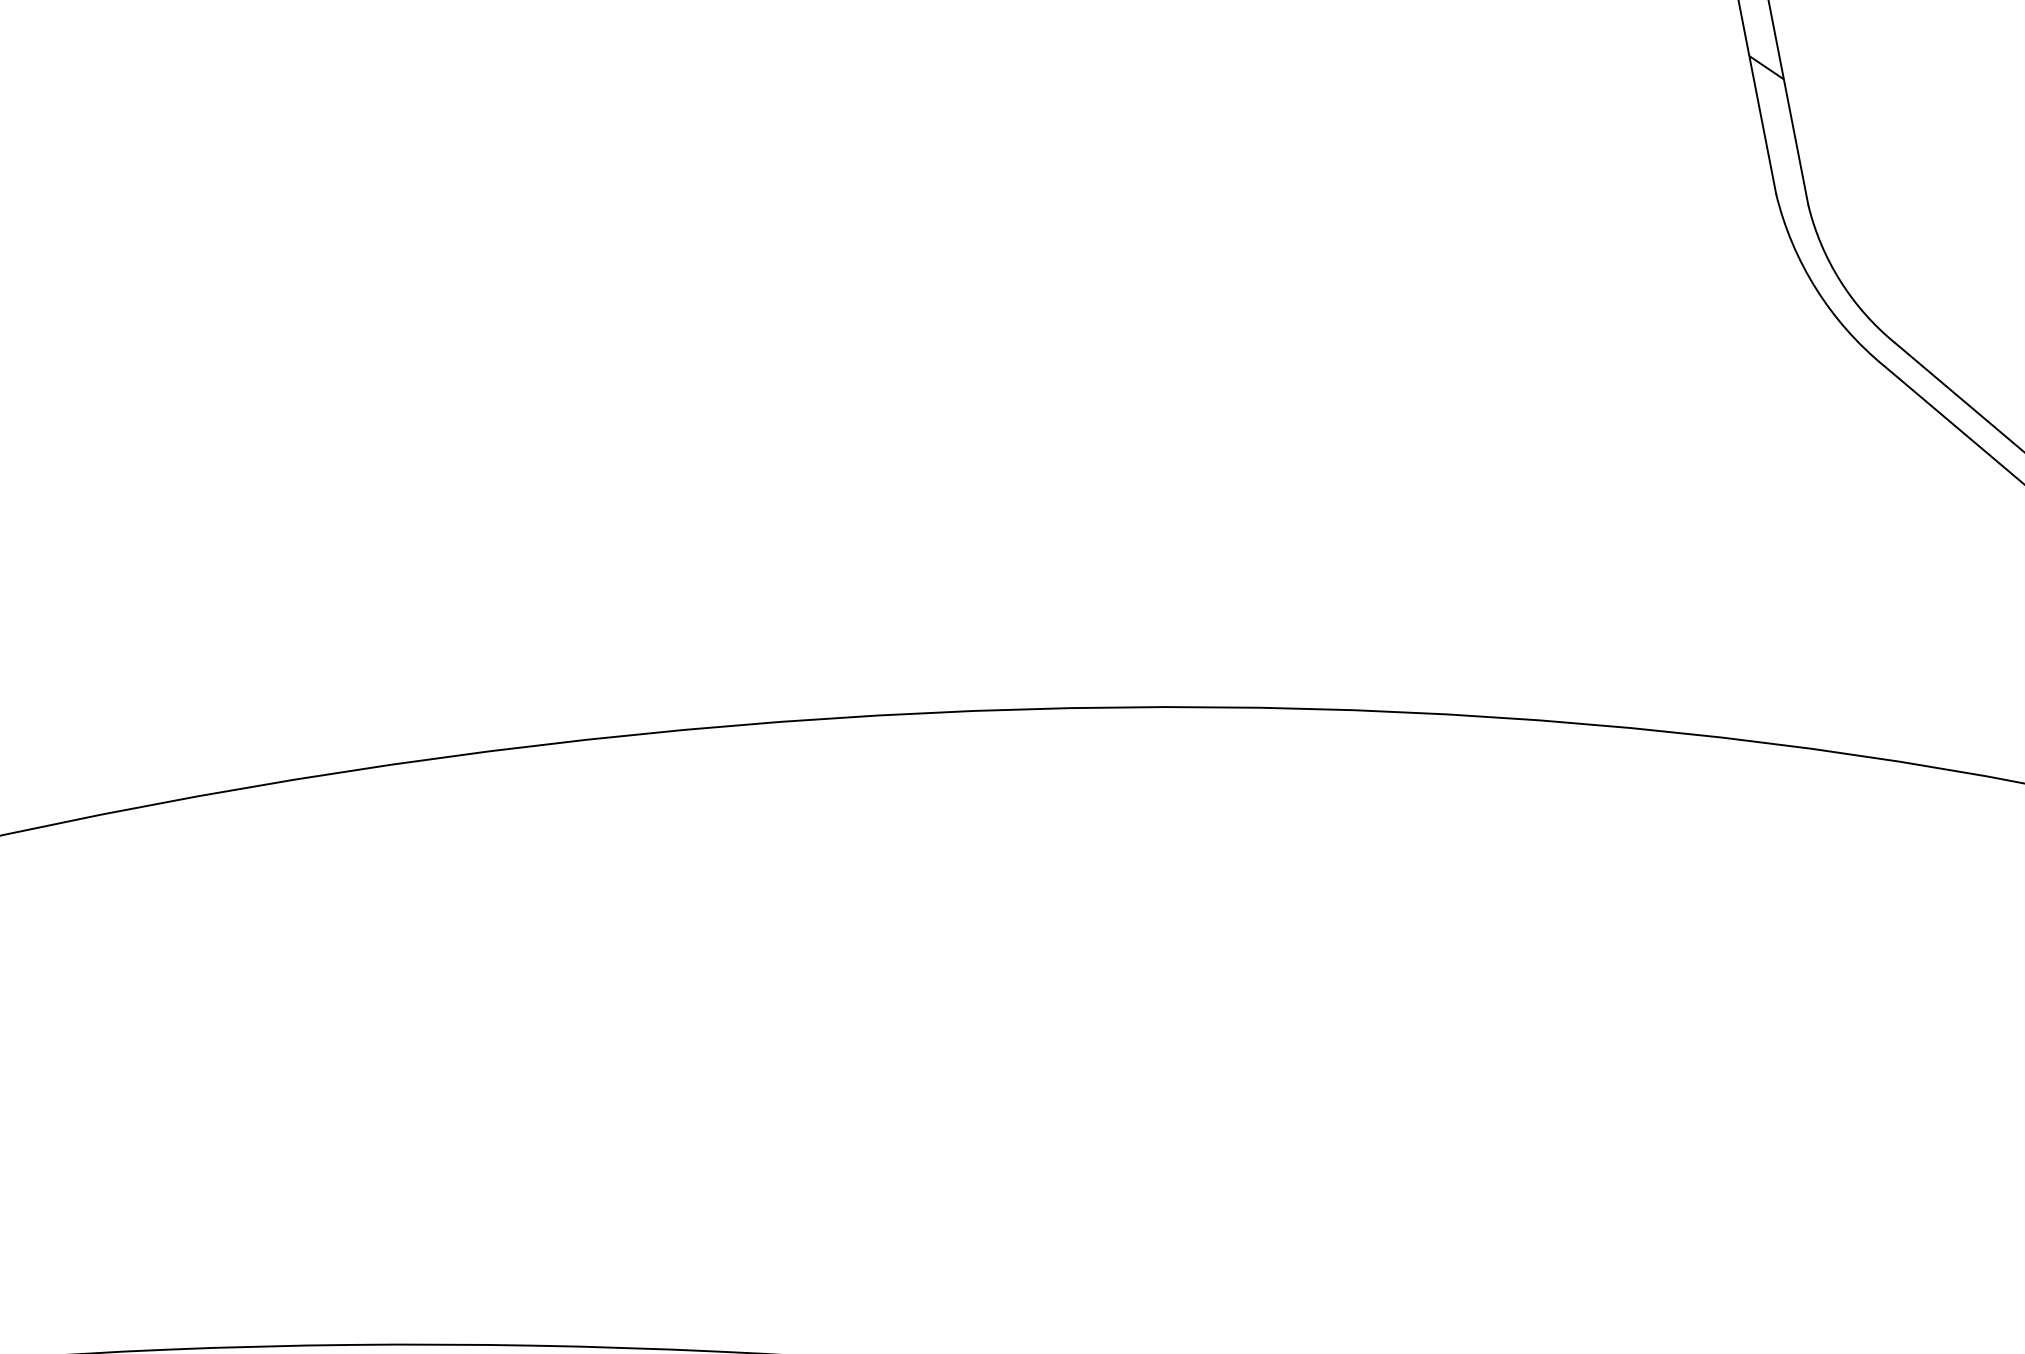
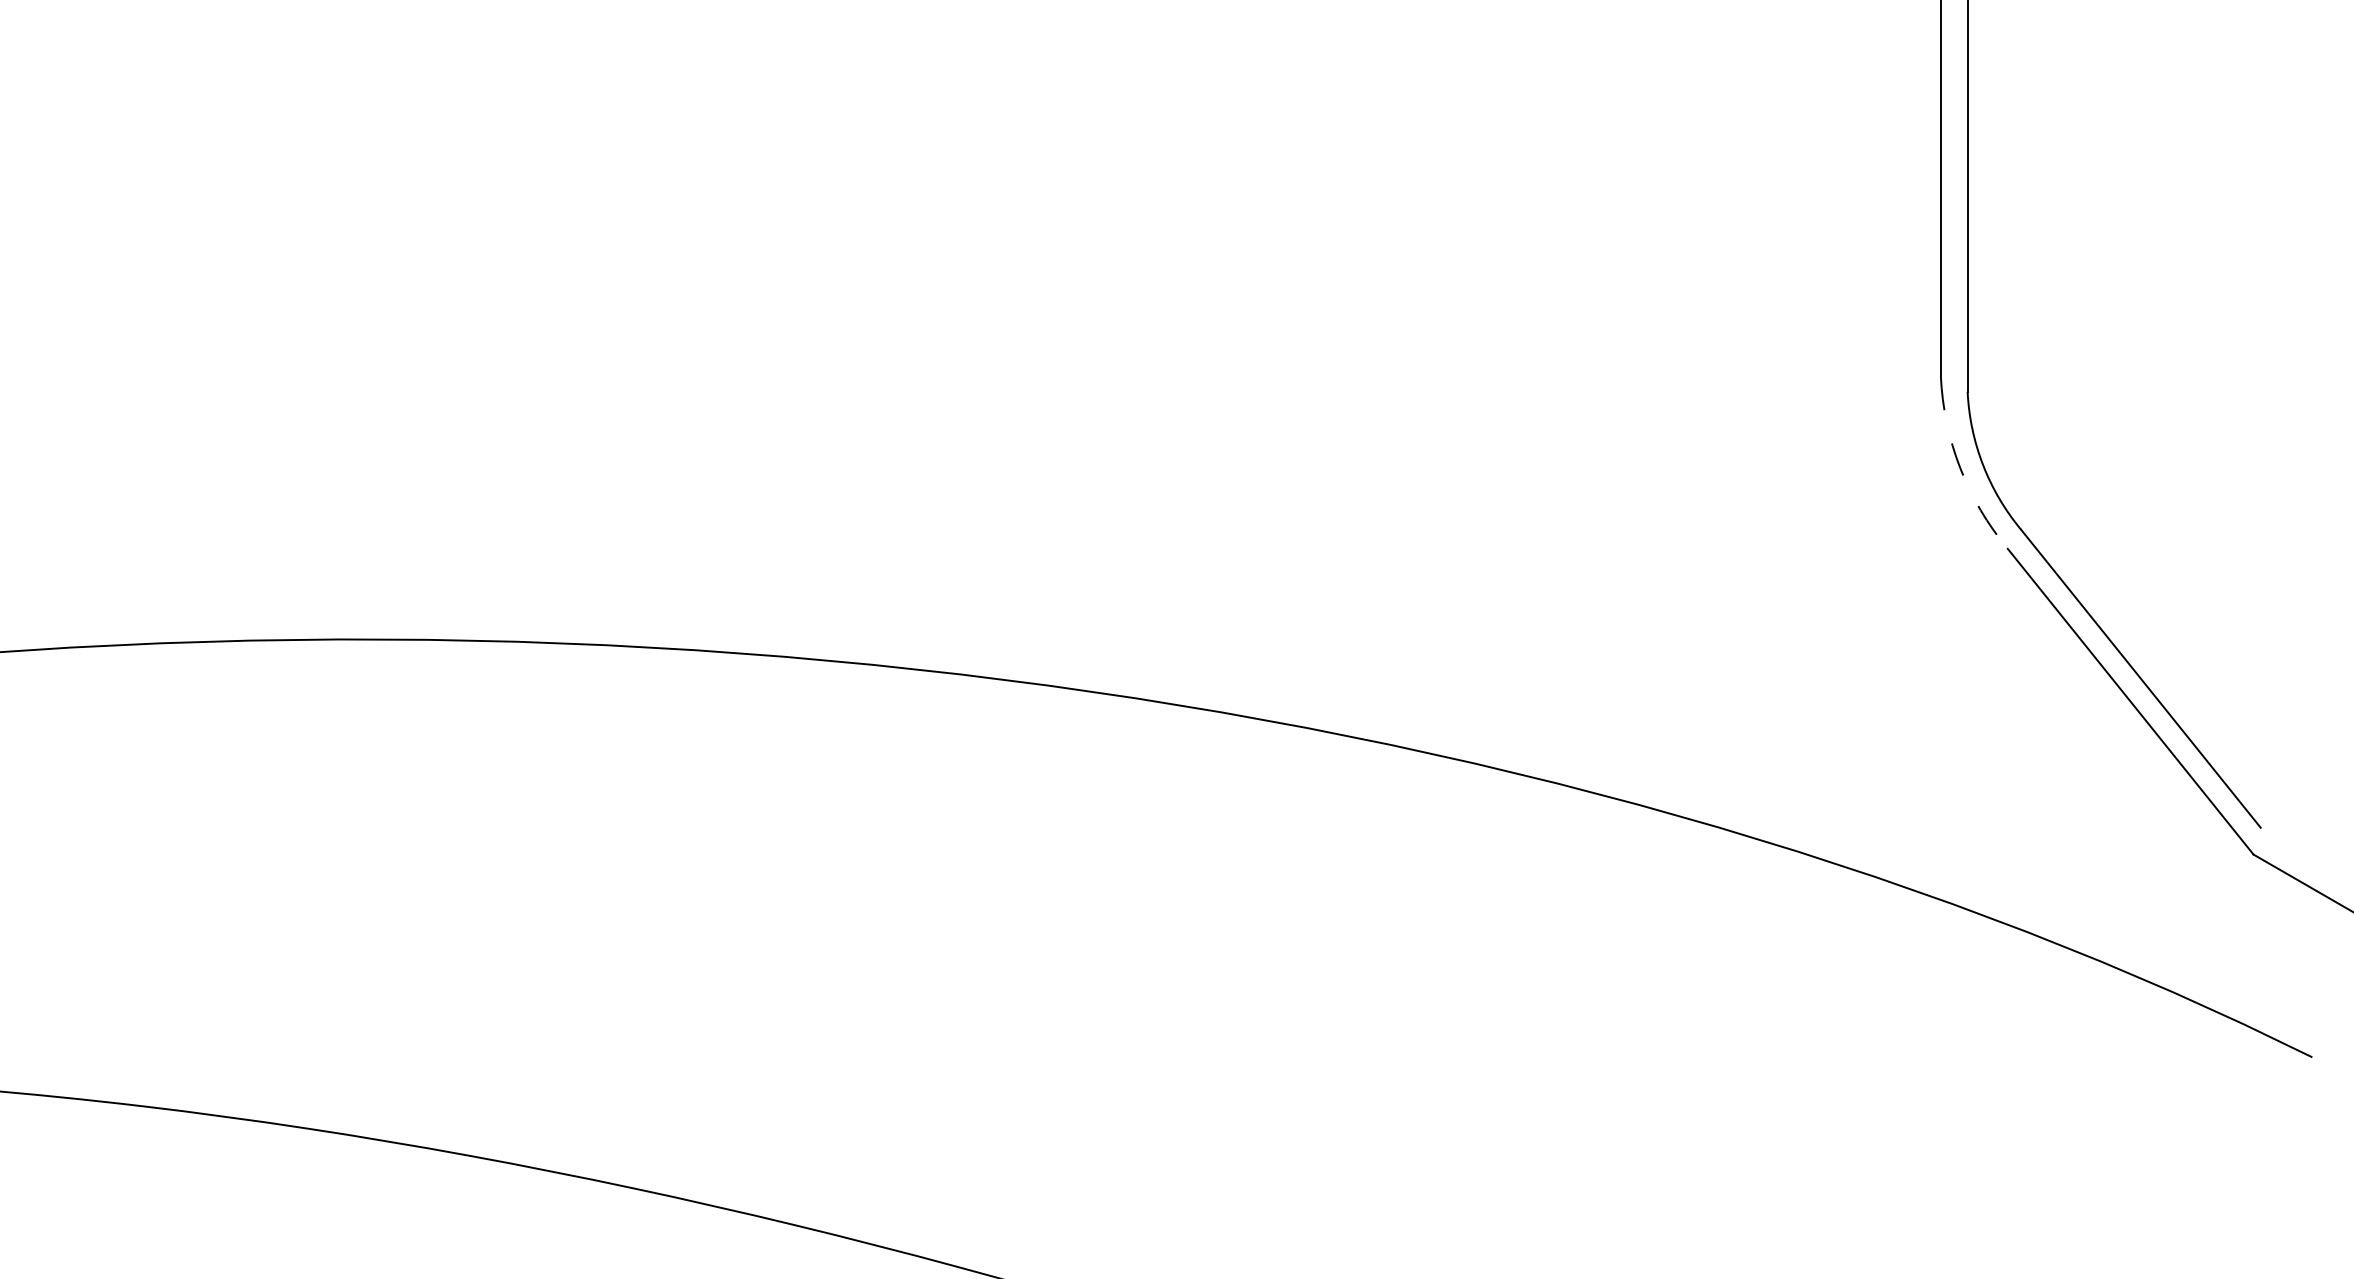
hatch: (1765, 67) -> (1953, 261), removed
arc: (1816, 289) -> (1960, 468), solid -> dashed

